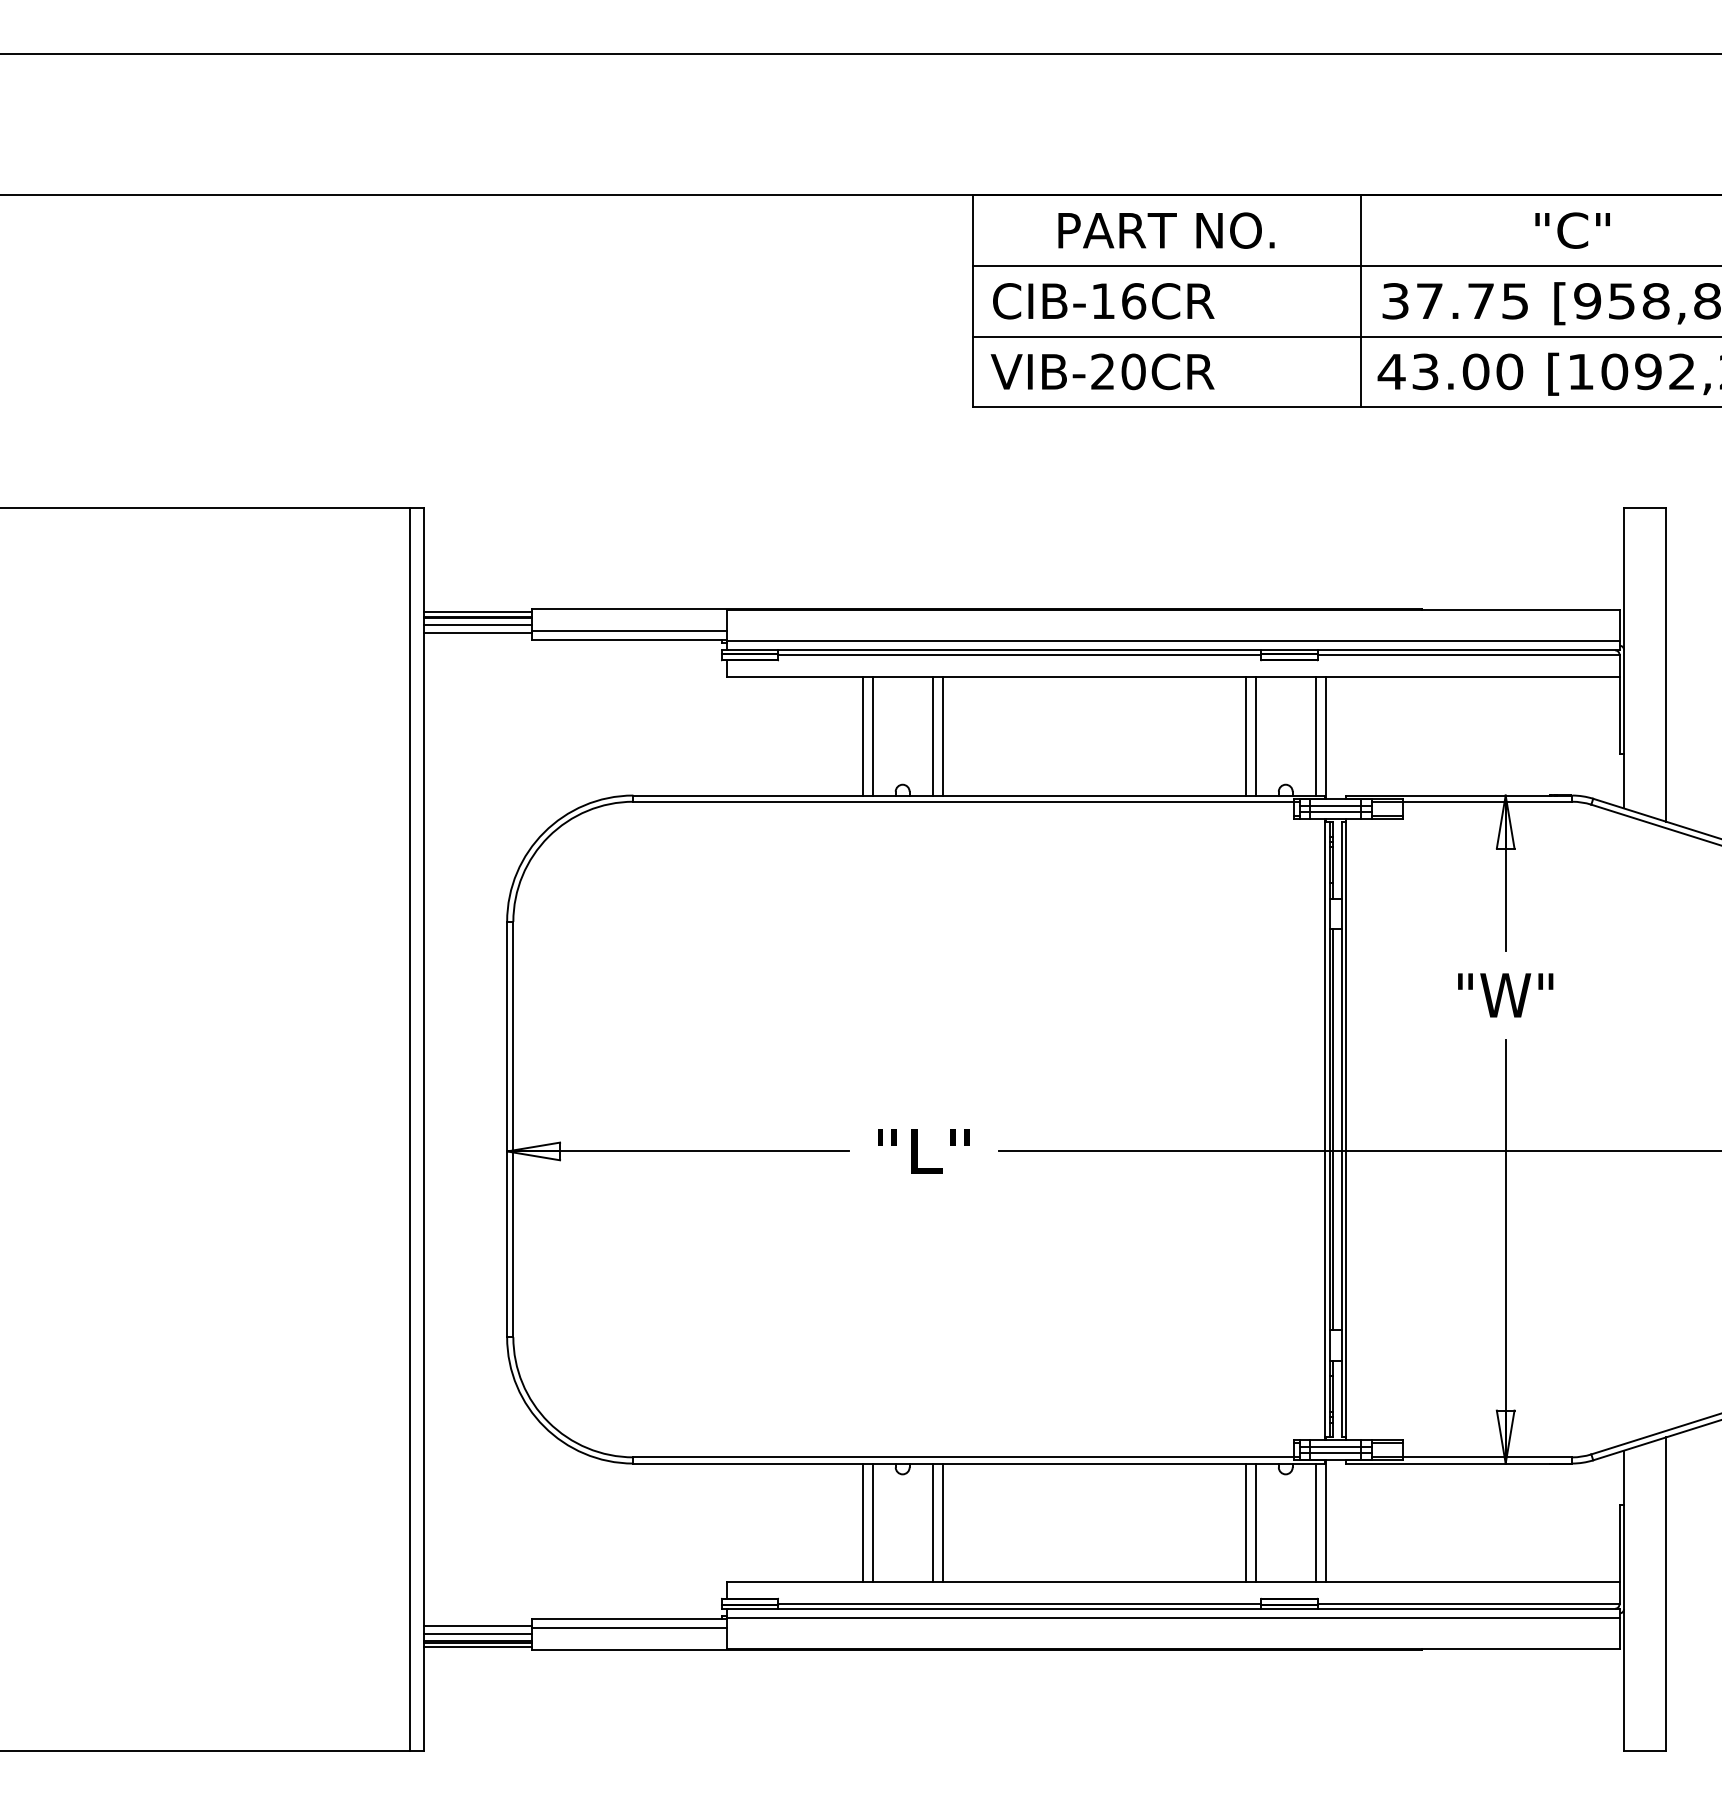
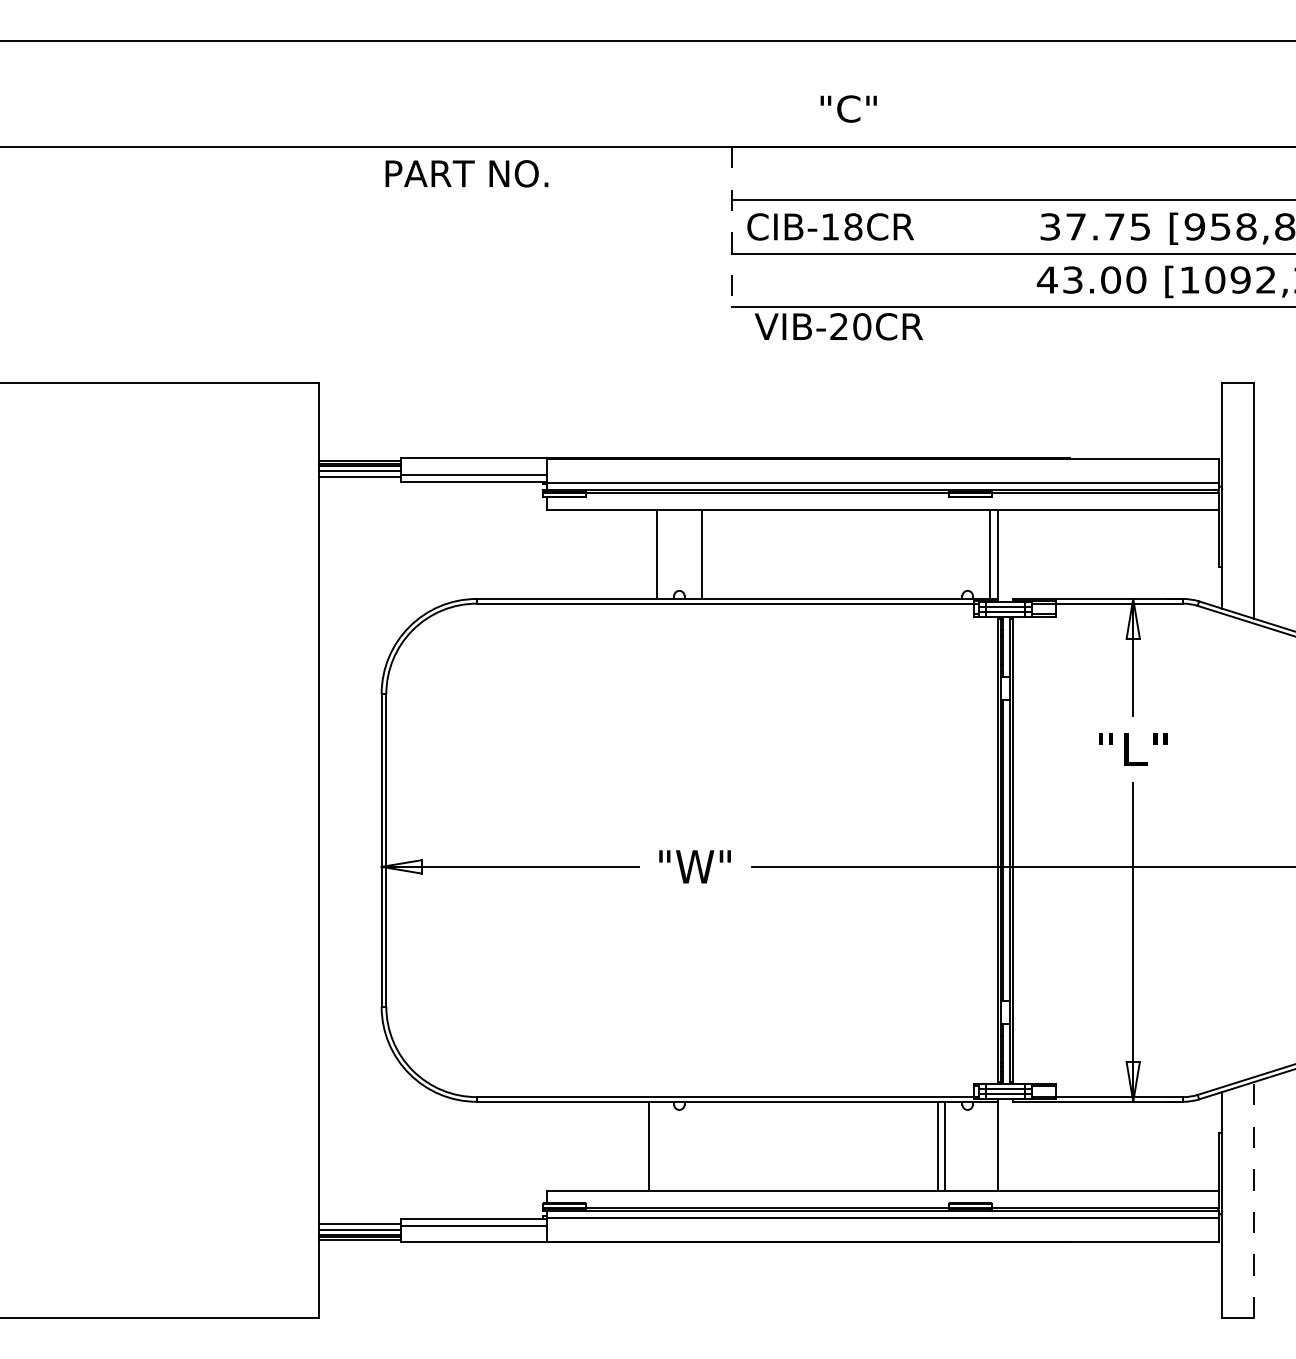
text: (1166, 230) -> (466, 173), moved
text: (1572, 230) -> (848, 108), moved
line: (972, 301) -> (731, 227), solid -> dashed
text: (1134, 301) -> (853, 227), CIB-16CR -> CIB-18CR
line: (1360, 301) -> (1023, 227), removed
text: (1102, 371) -> (838, 326), moved
line: (862, 736) -> (649, 554), removed
line: (942, 736) -> (709, 554), removed
line: (1245, 736) -> (937, 554), removed
line: (1255, 736) -> (944, 554), removed
text: (1505, 995) -> (1133, 749), "W" -> "L"
line: (409, 1129) -> (308, 850), removed
text: (923, 1151) -> (695, 866), "L" -> "W"
line: (872, 1522) -> (656, 1146), removed
line: (932, 1522) -> (701, 1146), removed
line: (942, 1522) -> (709, 1146), removed
line: (1315, 1522) -> (990, 1146), removed
line: (1666, 1594) -> (1254, 1200), solid -> dashed

